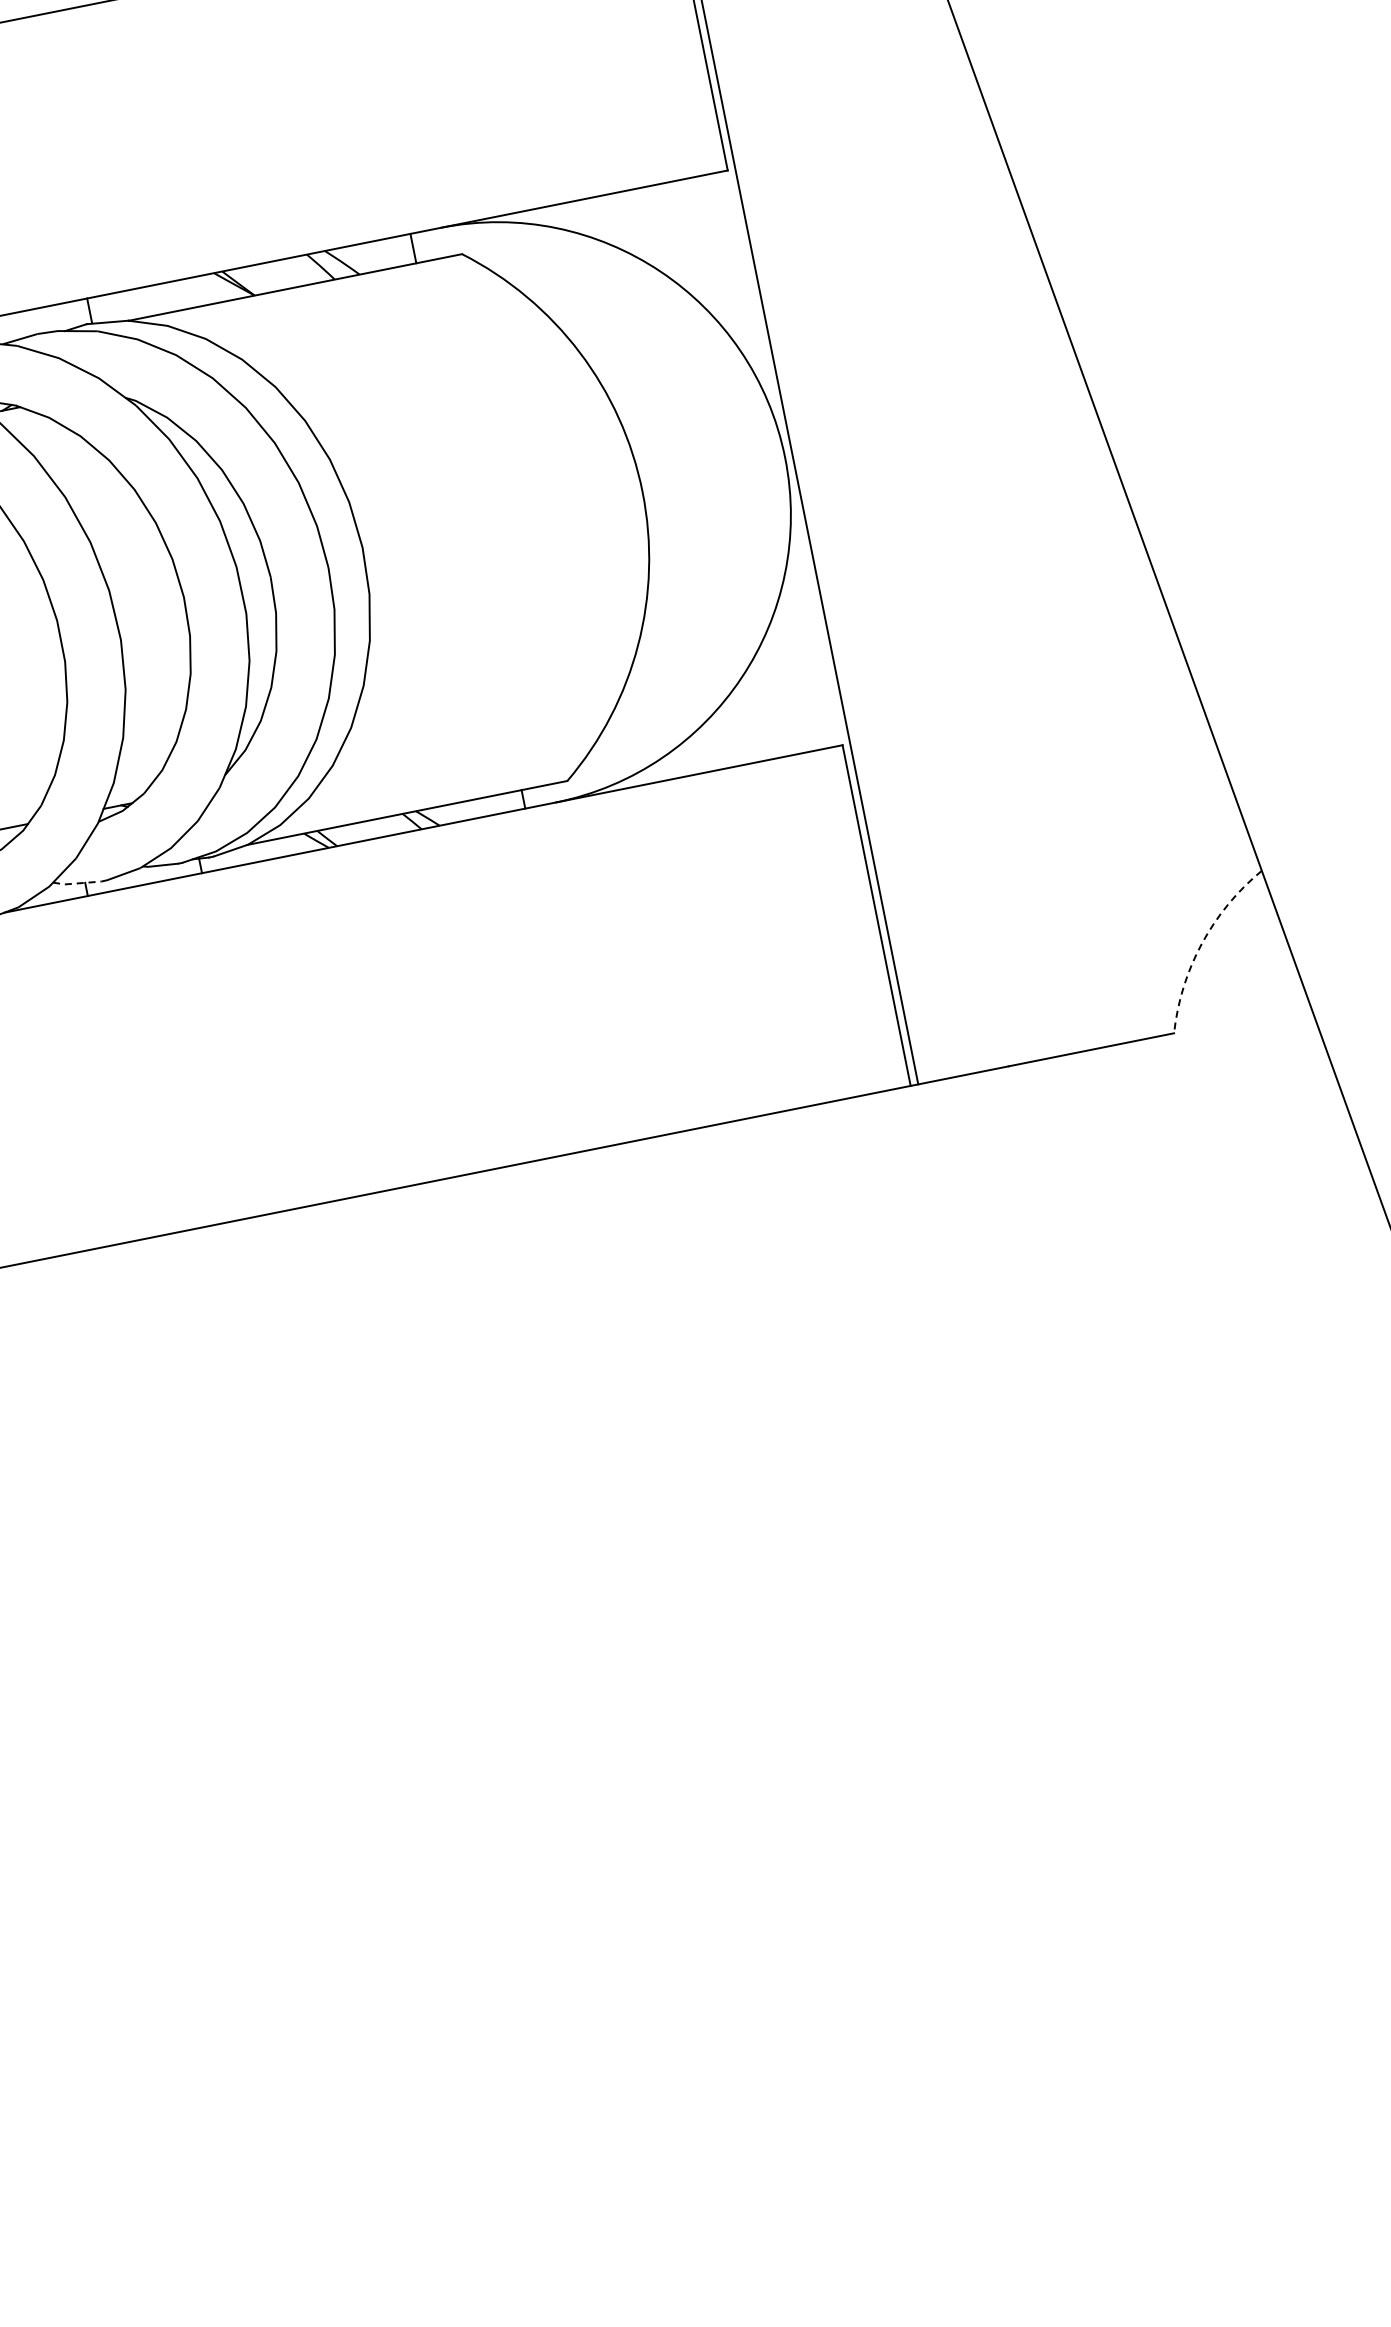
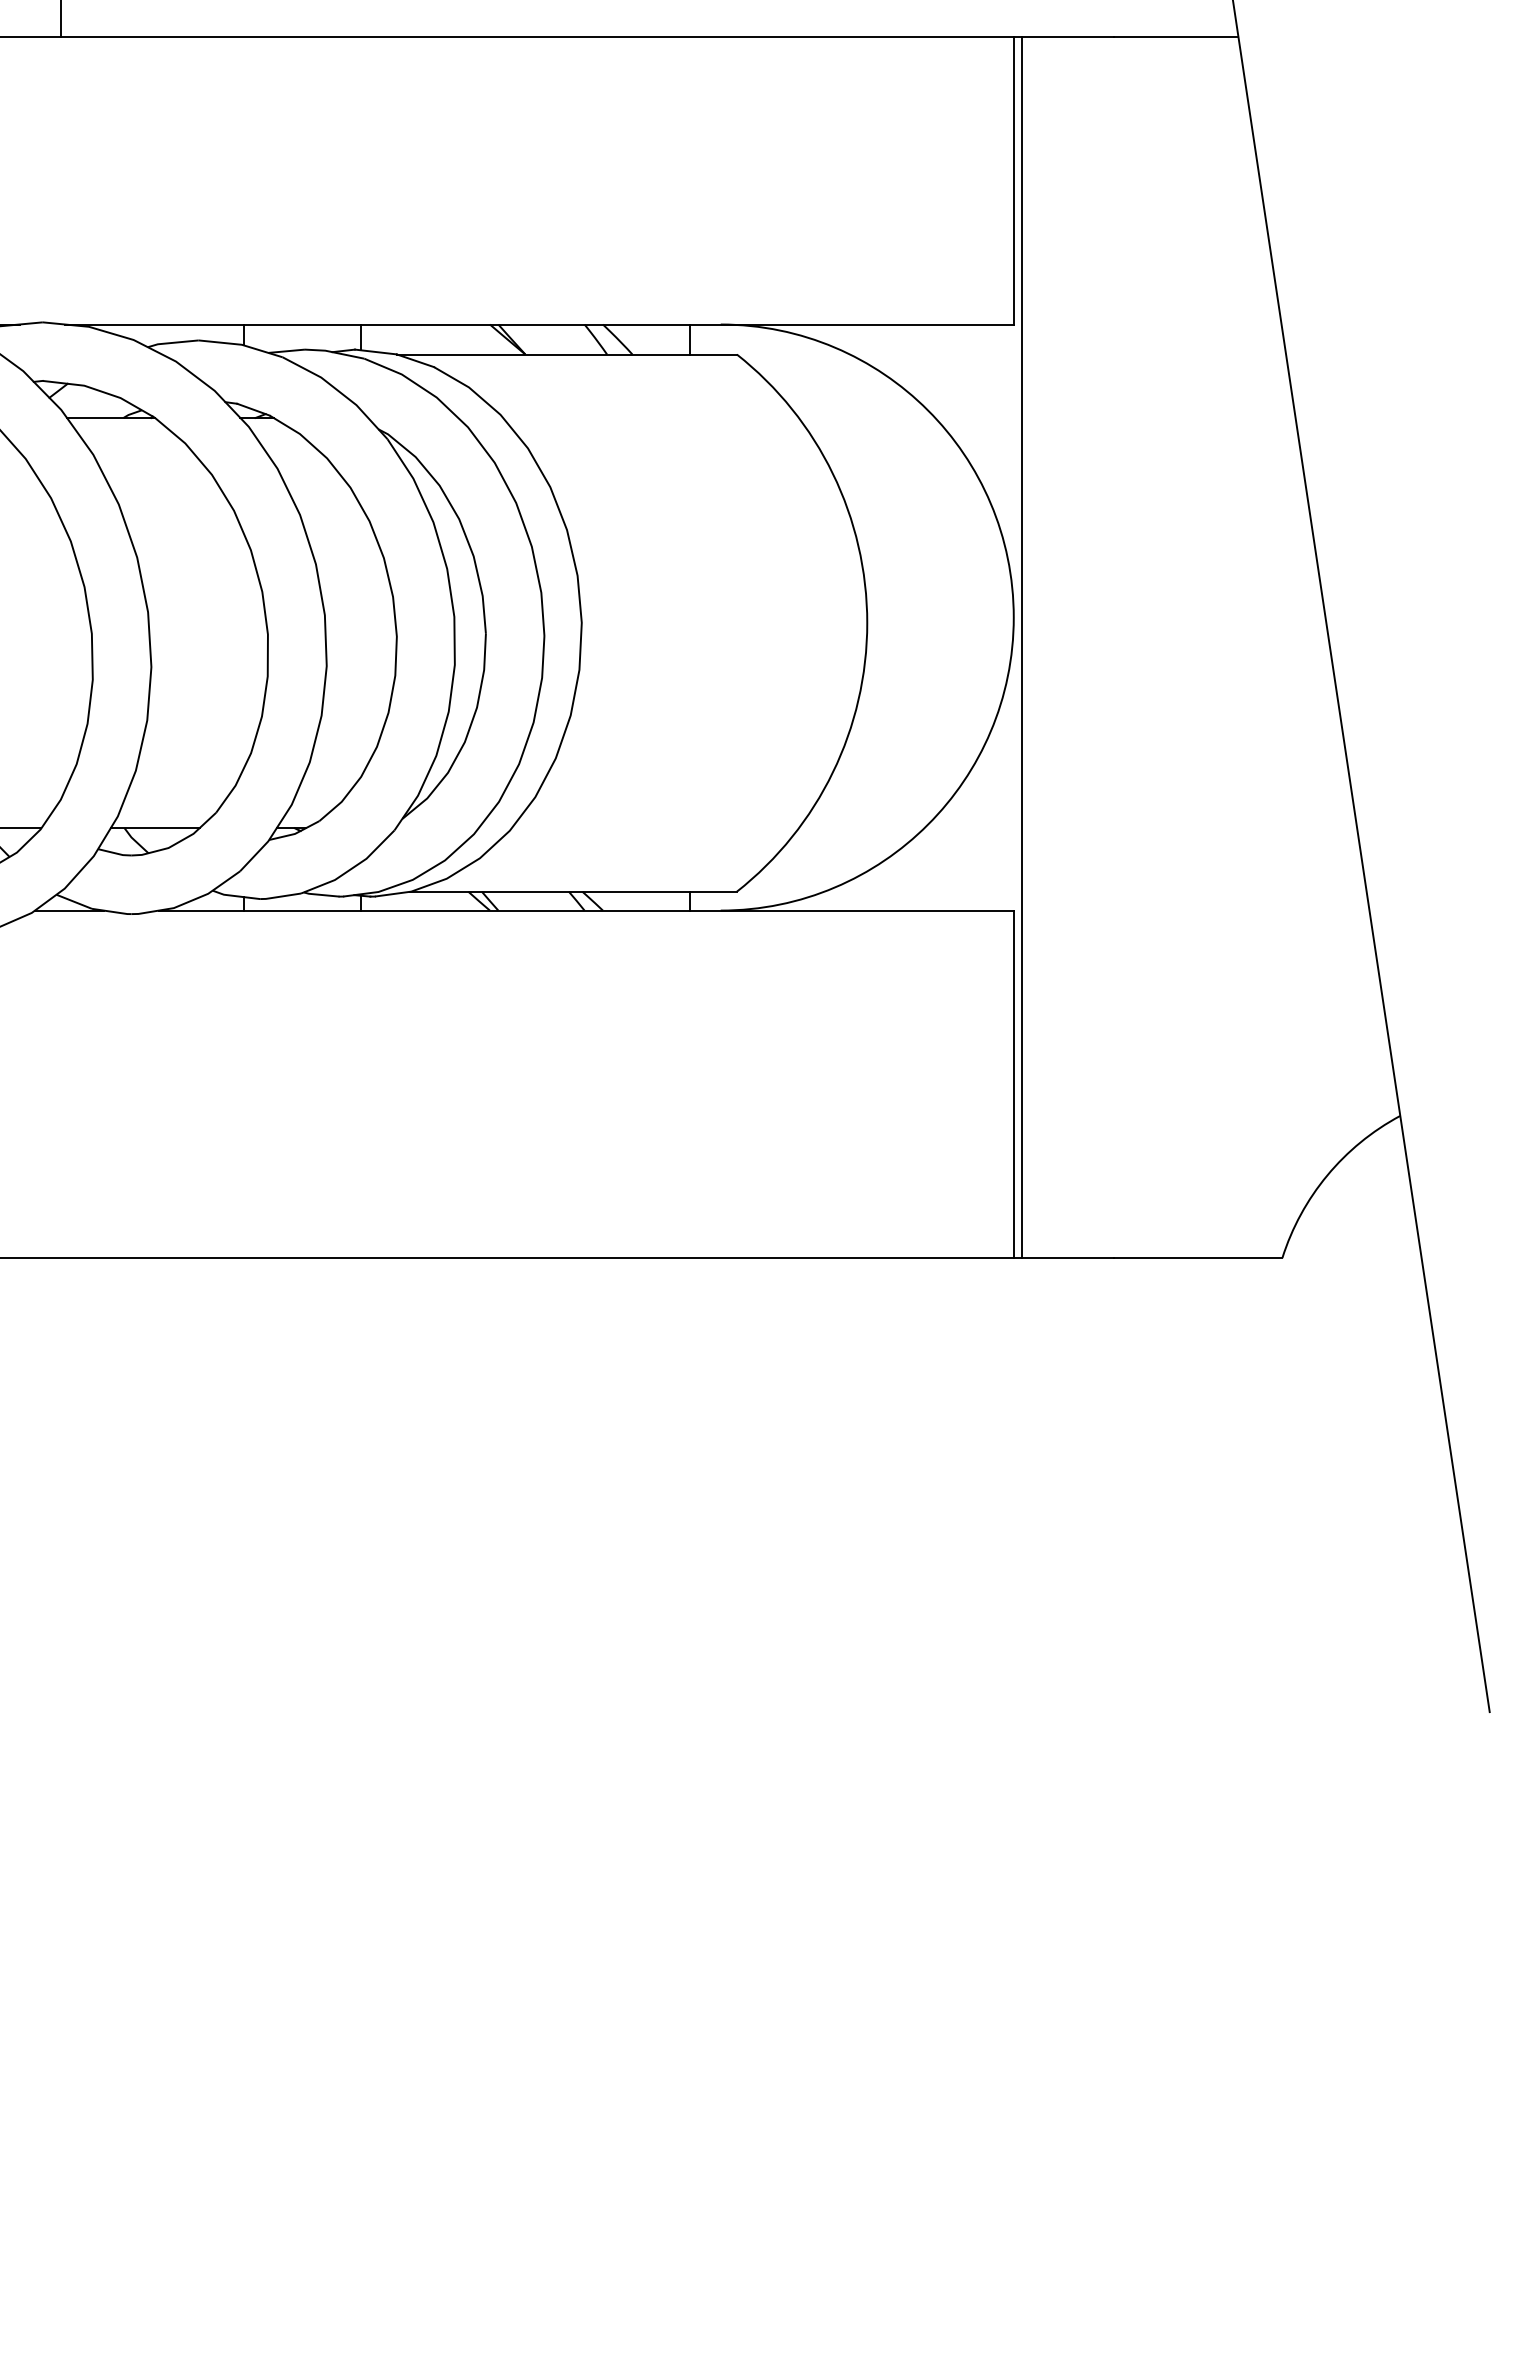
line: (76, 883) -> (235, 896), dashed -> solid
arc: (1202, 943) -> (1327, 1175), dashed -> solid

